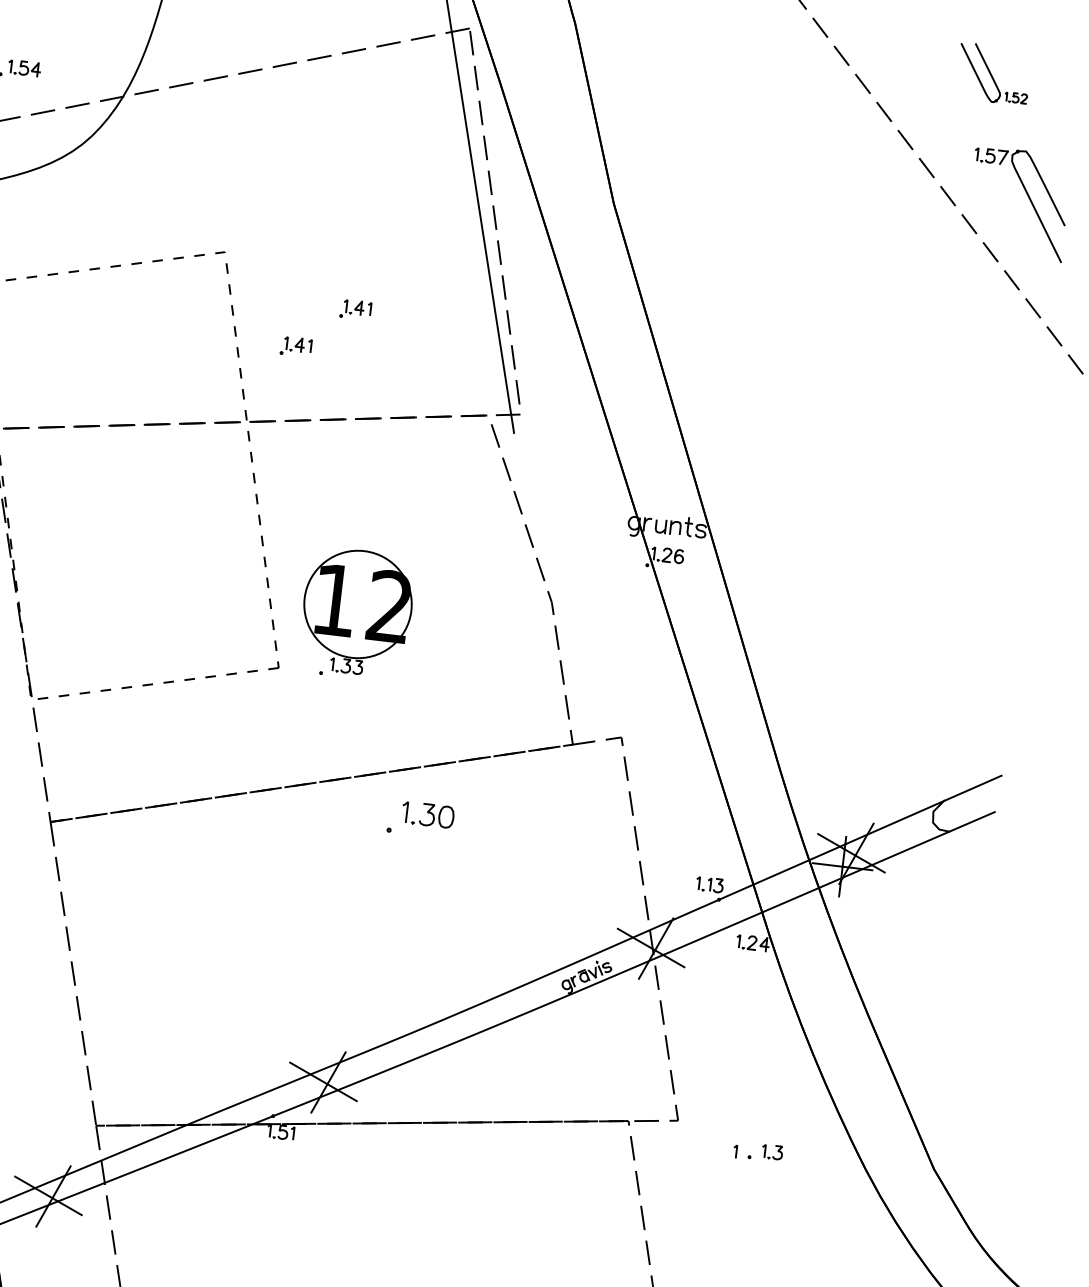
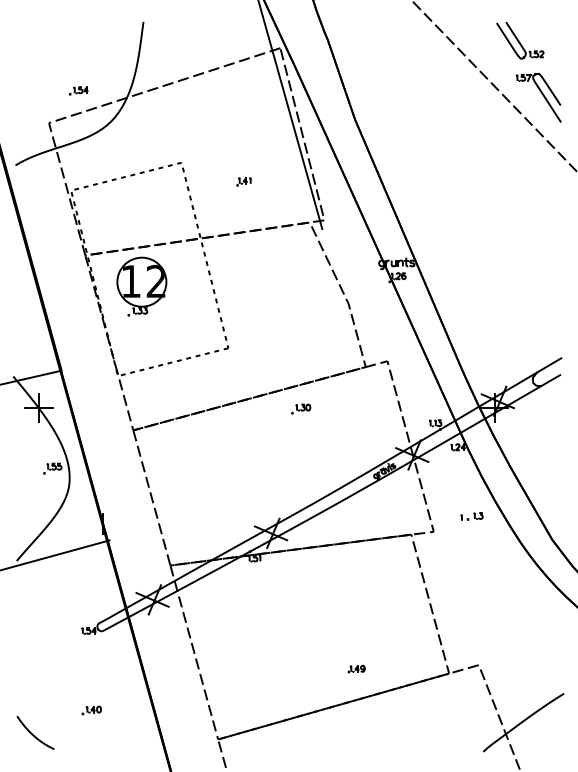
part: (994, 74) -> (520, 40), size x1.43
part: (295, 346) -> (218, 201), removed
part: (356, 613) -> (141, 286), moved
part: (422, 818) -> (301, 408), size x0.62
part: (757, 1151) -> (471, 516), moved

